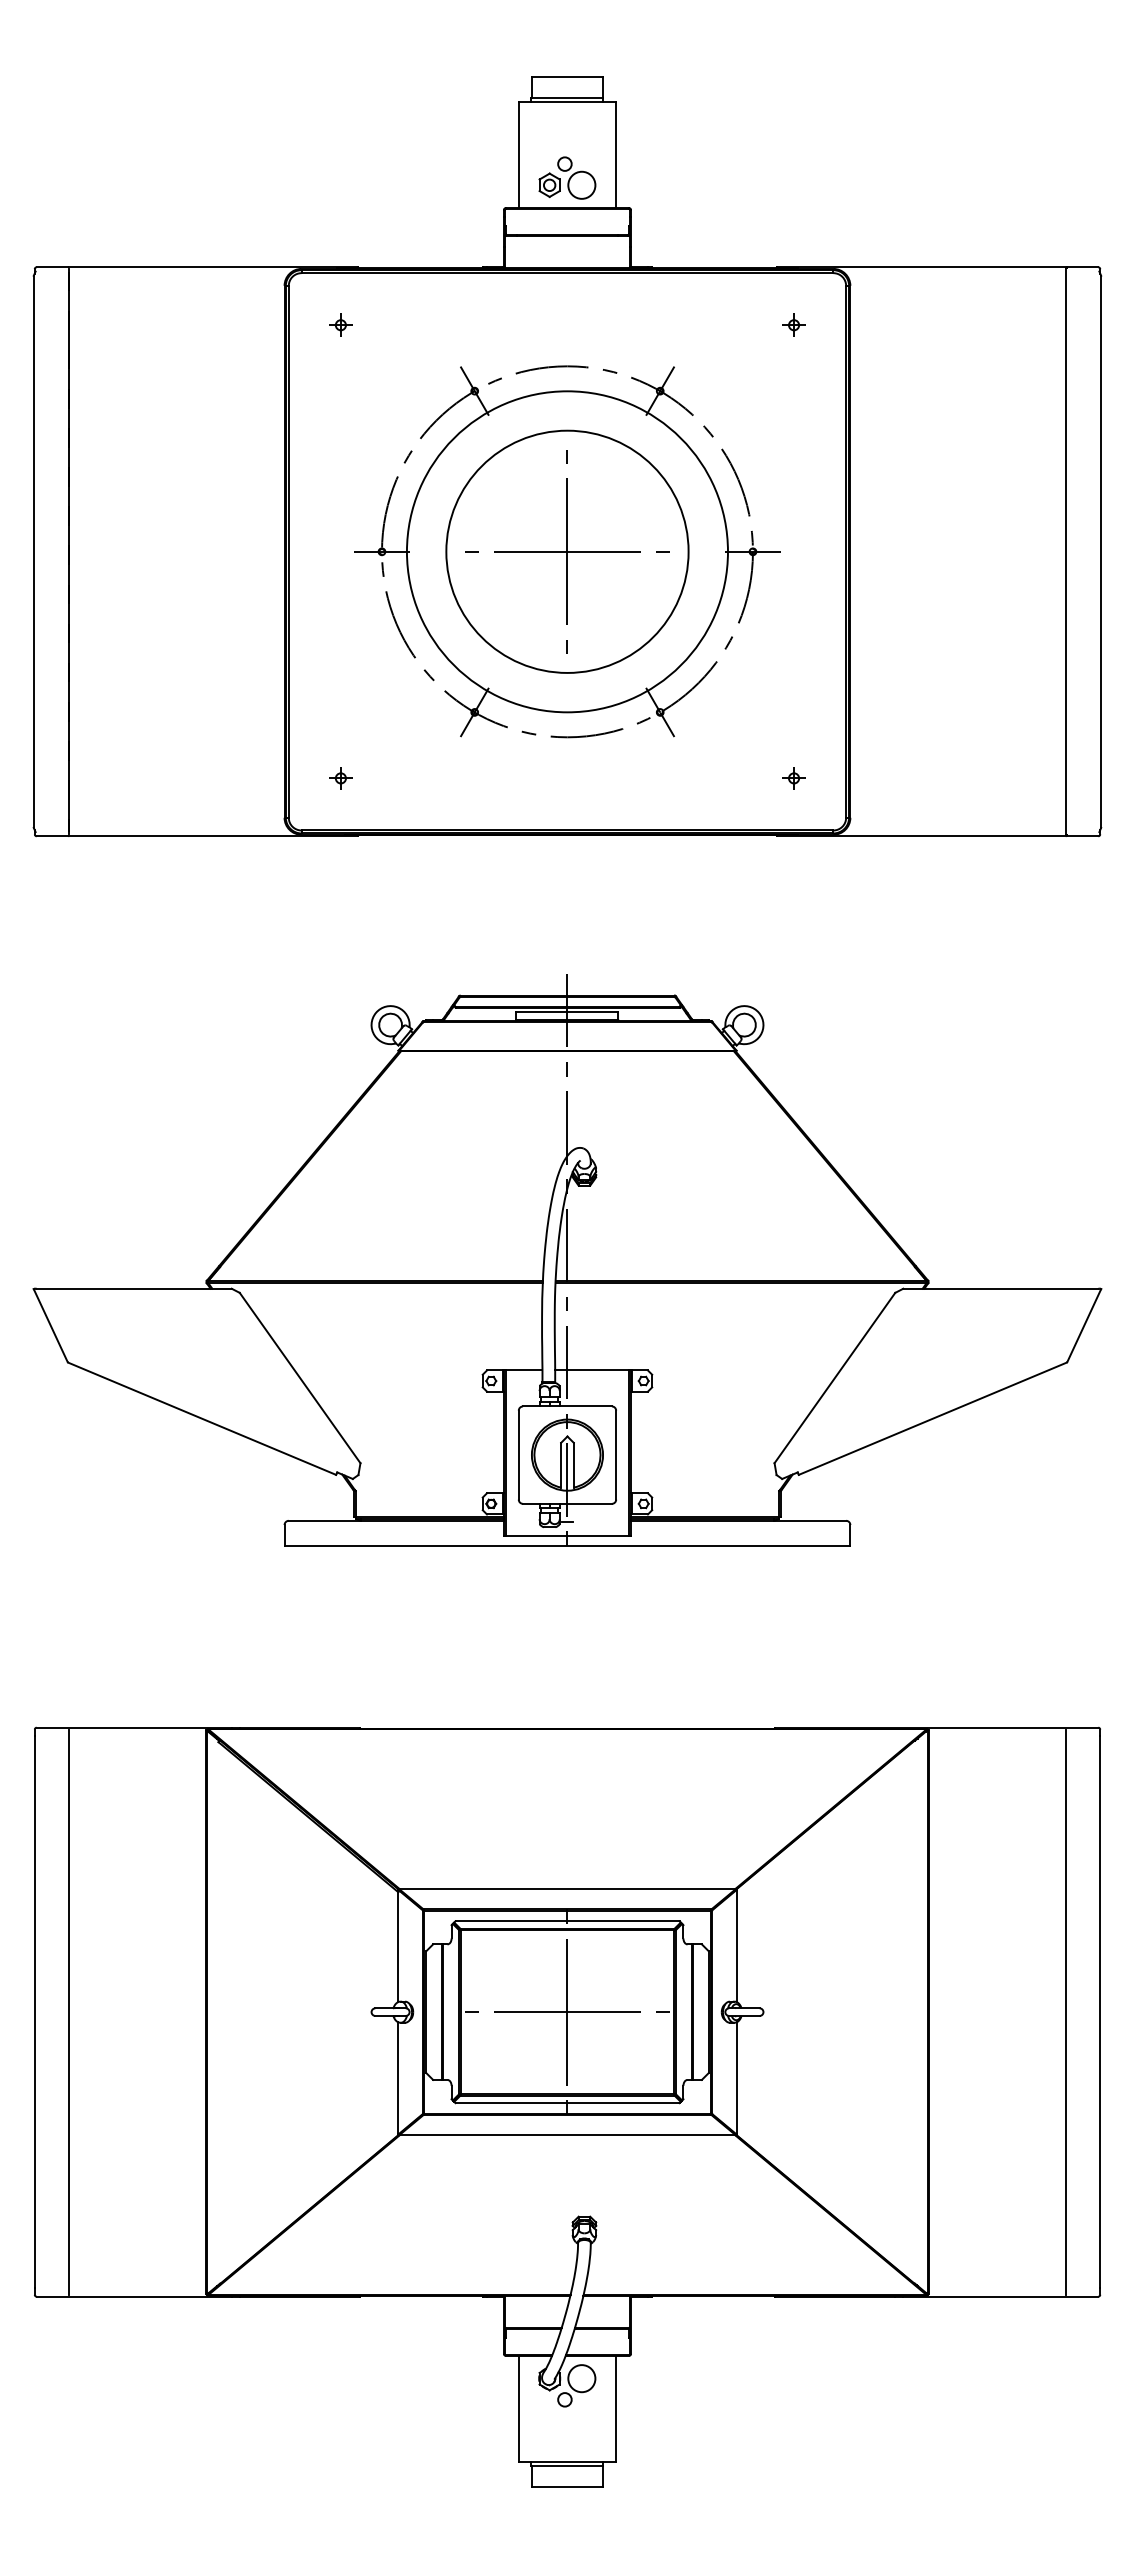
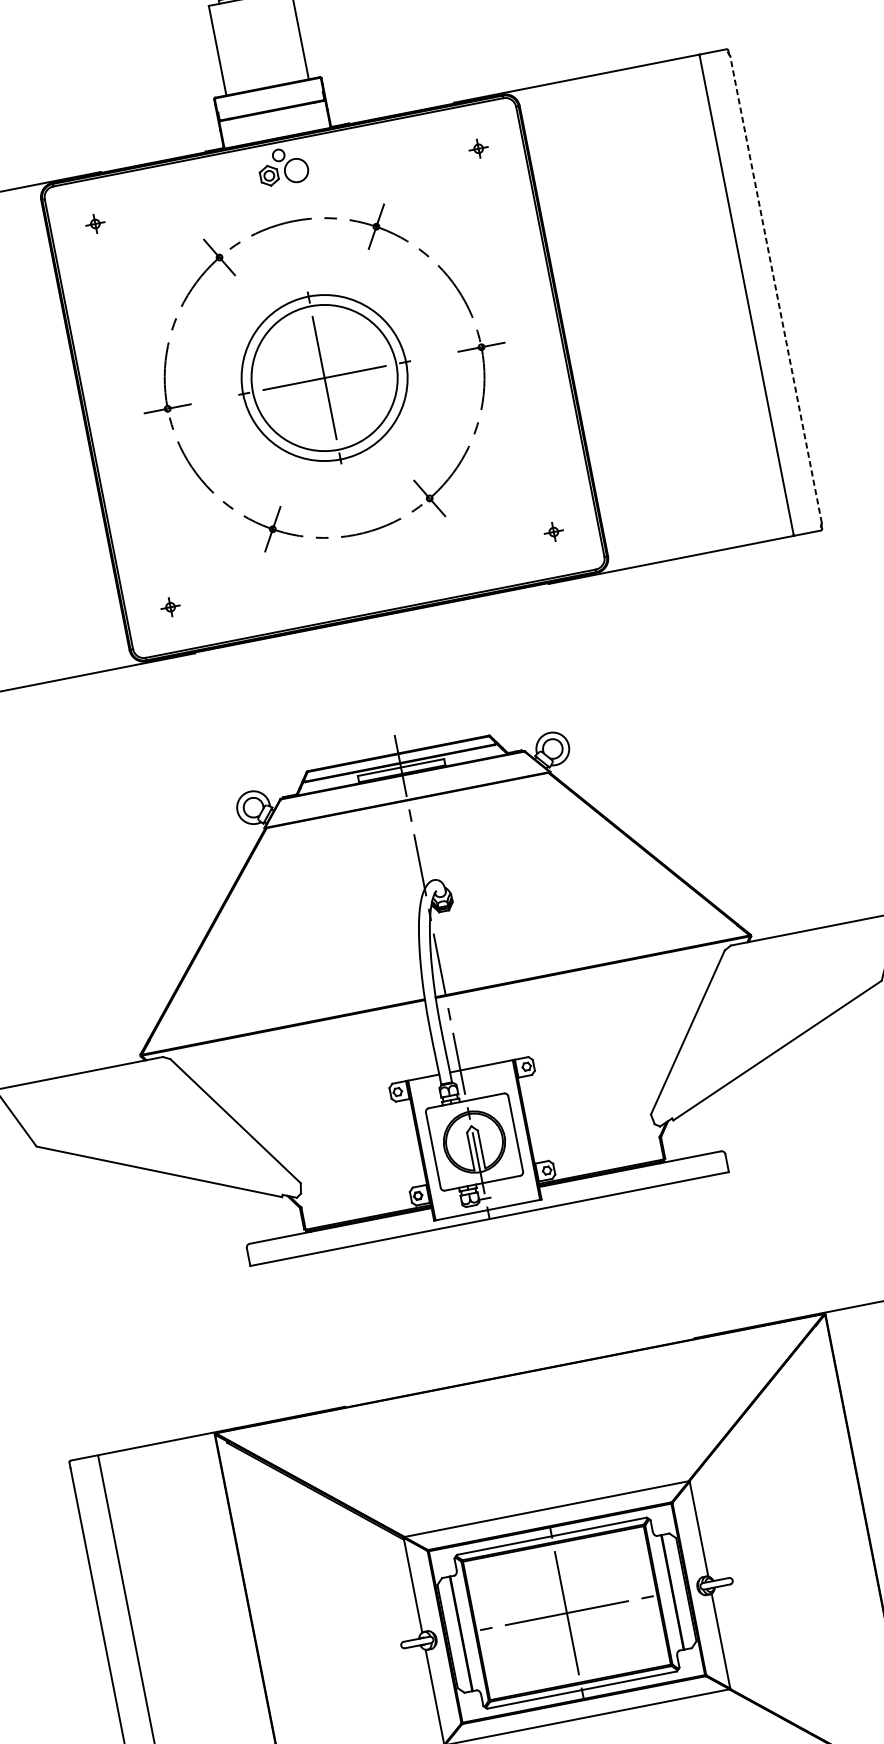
part: (567, 177) -> (283, 166), moved
circle: (566, 551) -> (323, 377), size x0.6
circle: (567, 551) -> (324, 377), size x0.7
line: (1101, 551) -> (776, 289), solid -> dashed

